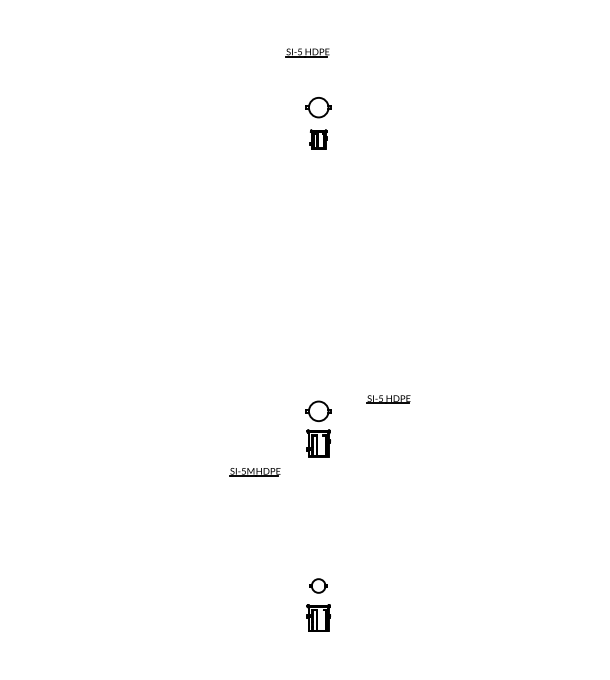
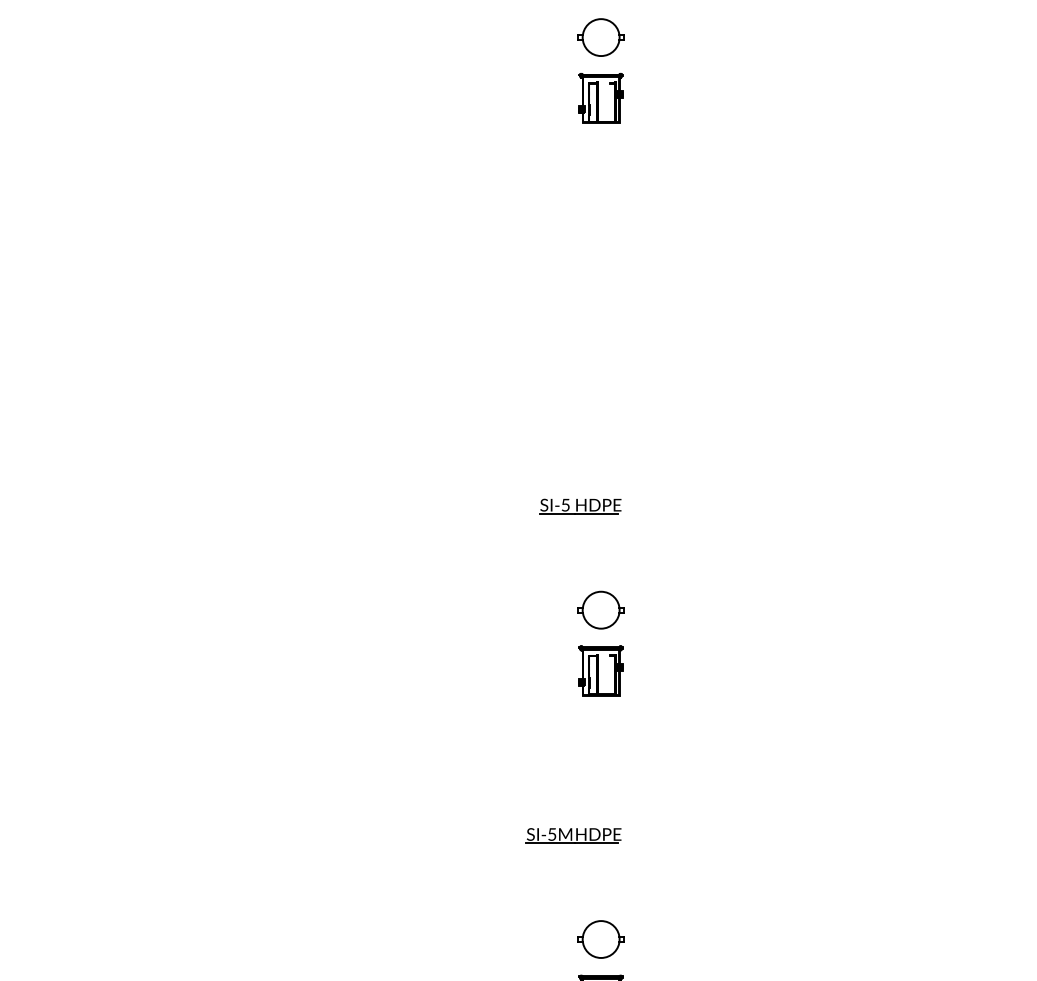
part: (318, 139) -> (600, 97), size x1.43
part: (388, 399) -> (579, 506), moved
part: (254, 472) -> (572, 836), moved
part: (318, 585) -> (600, 938), size x1.43

